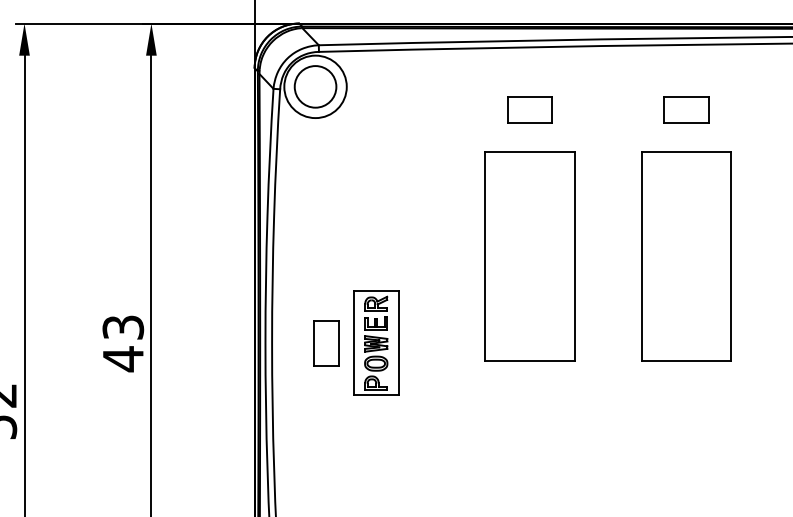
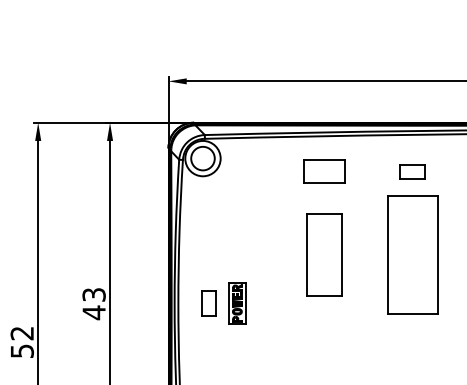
part: (530, 109) -> (324, 171), size x1.6
part: (530, 256) -> (324, 254), size x0.7
part: (376, 342) -> (237, 303), size x0.7

